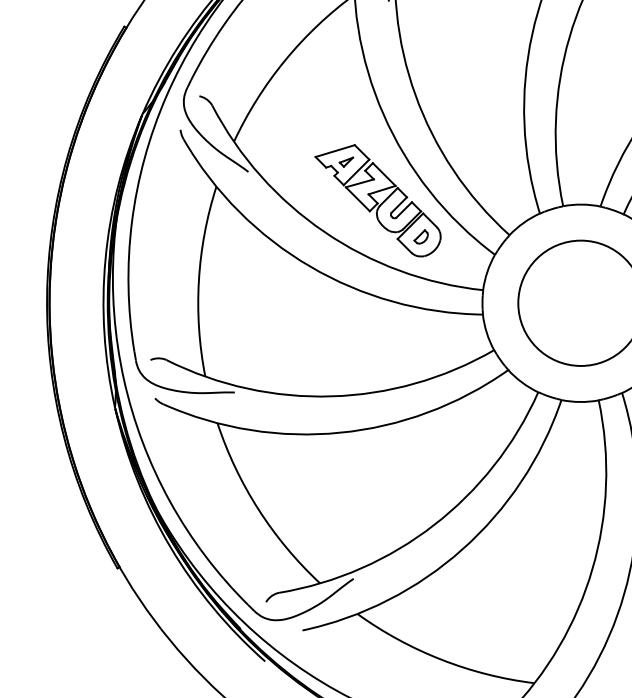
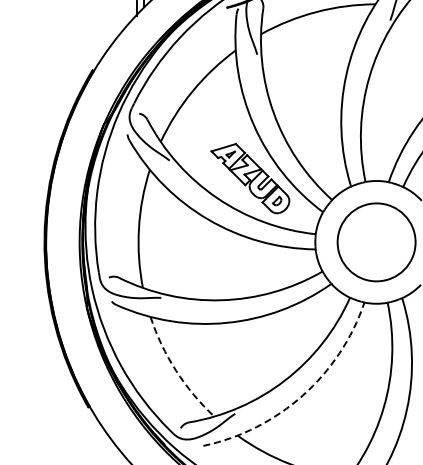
arc: (259, 509) -> (176, 370), solid -> dashed
arc: (461, 549) -> (302, 395), solid -> dashed

